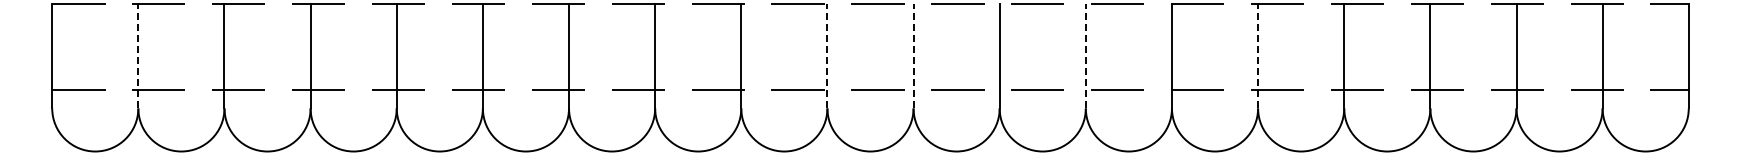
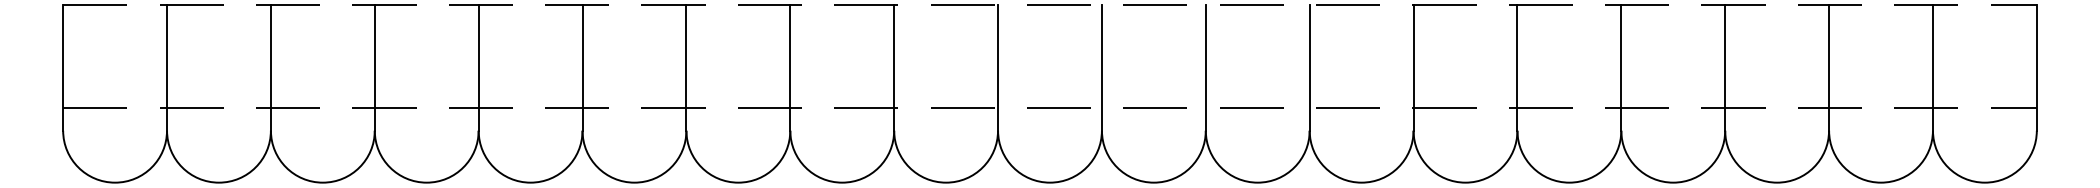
line: (138, 56) -> (167, 68), dashed -> solid
line: (827, 56) -> (998, 68), dashed -> solid
line: (913, 56) -> (1101, 68), dashed -> solid
line: (1085, 56) -> (1309, 68), dashed -> solid
line: (1258, 56) -> (1517, 68), dashed -> solid

